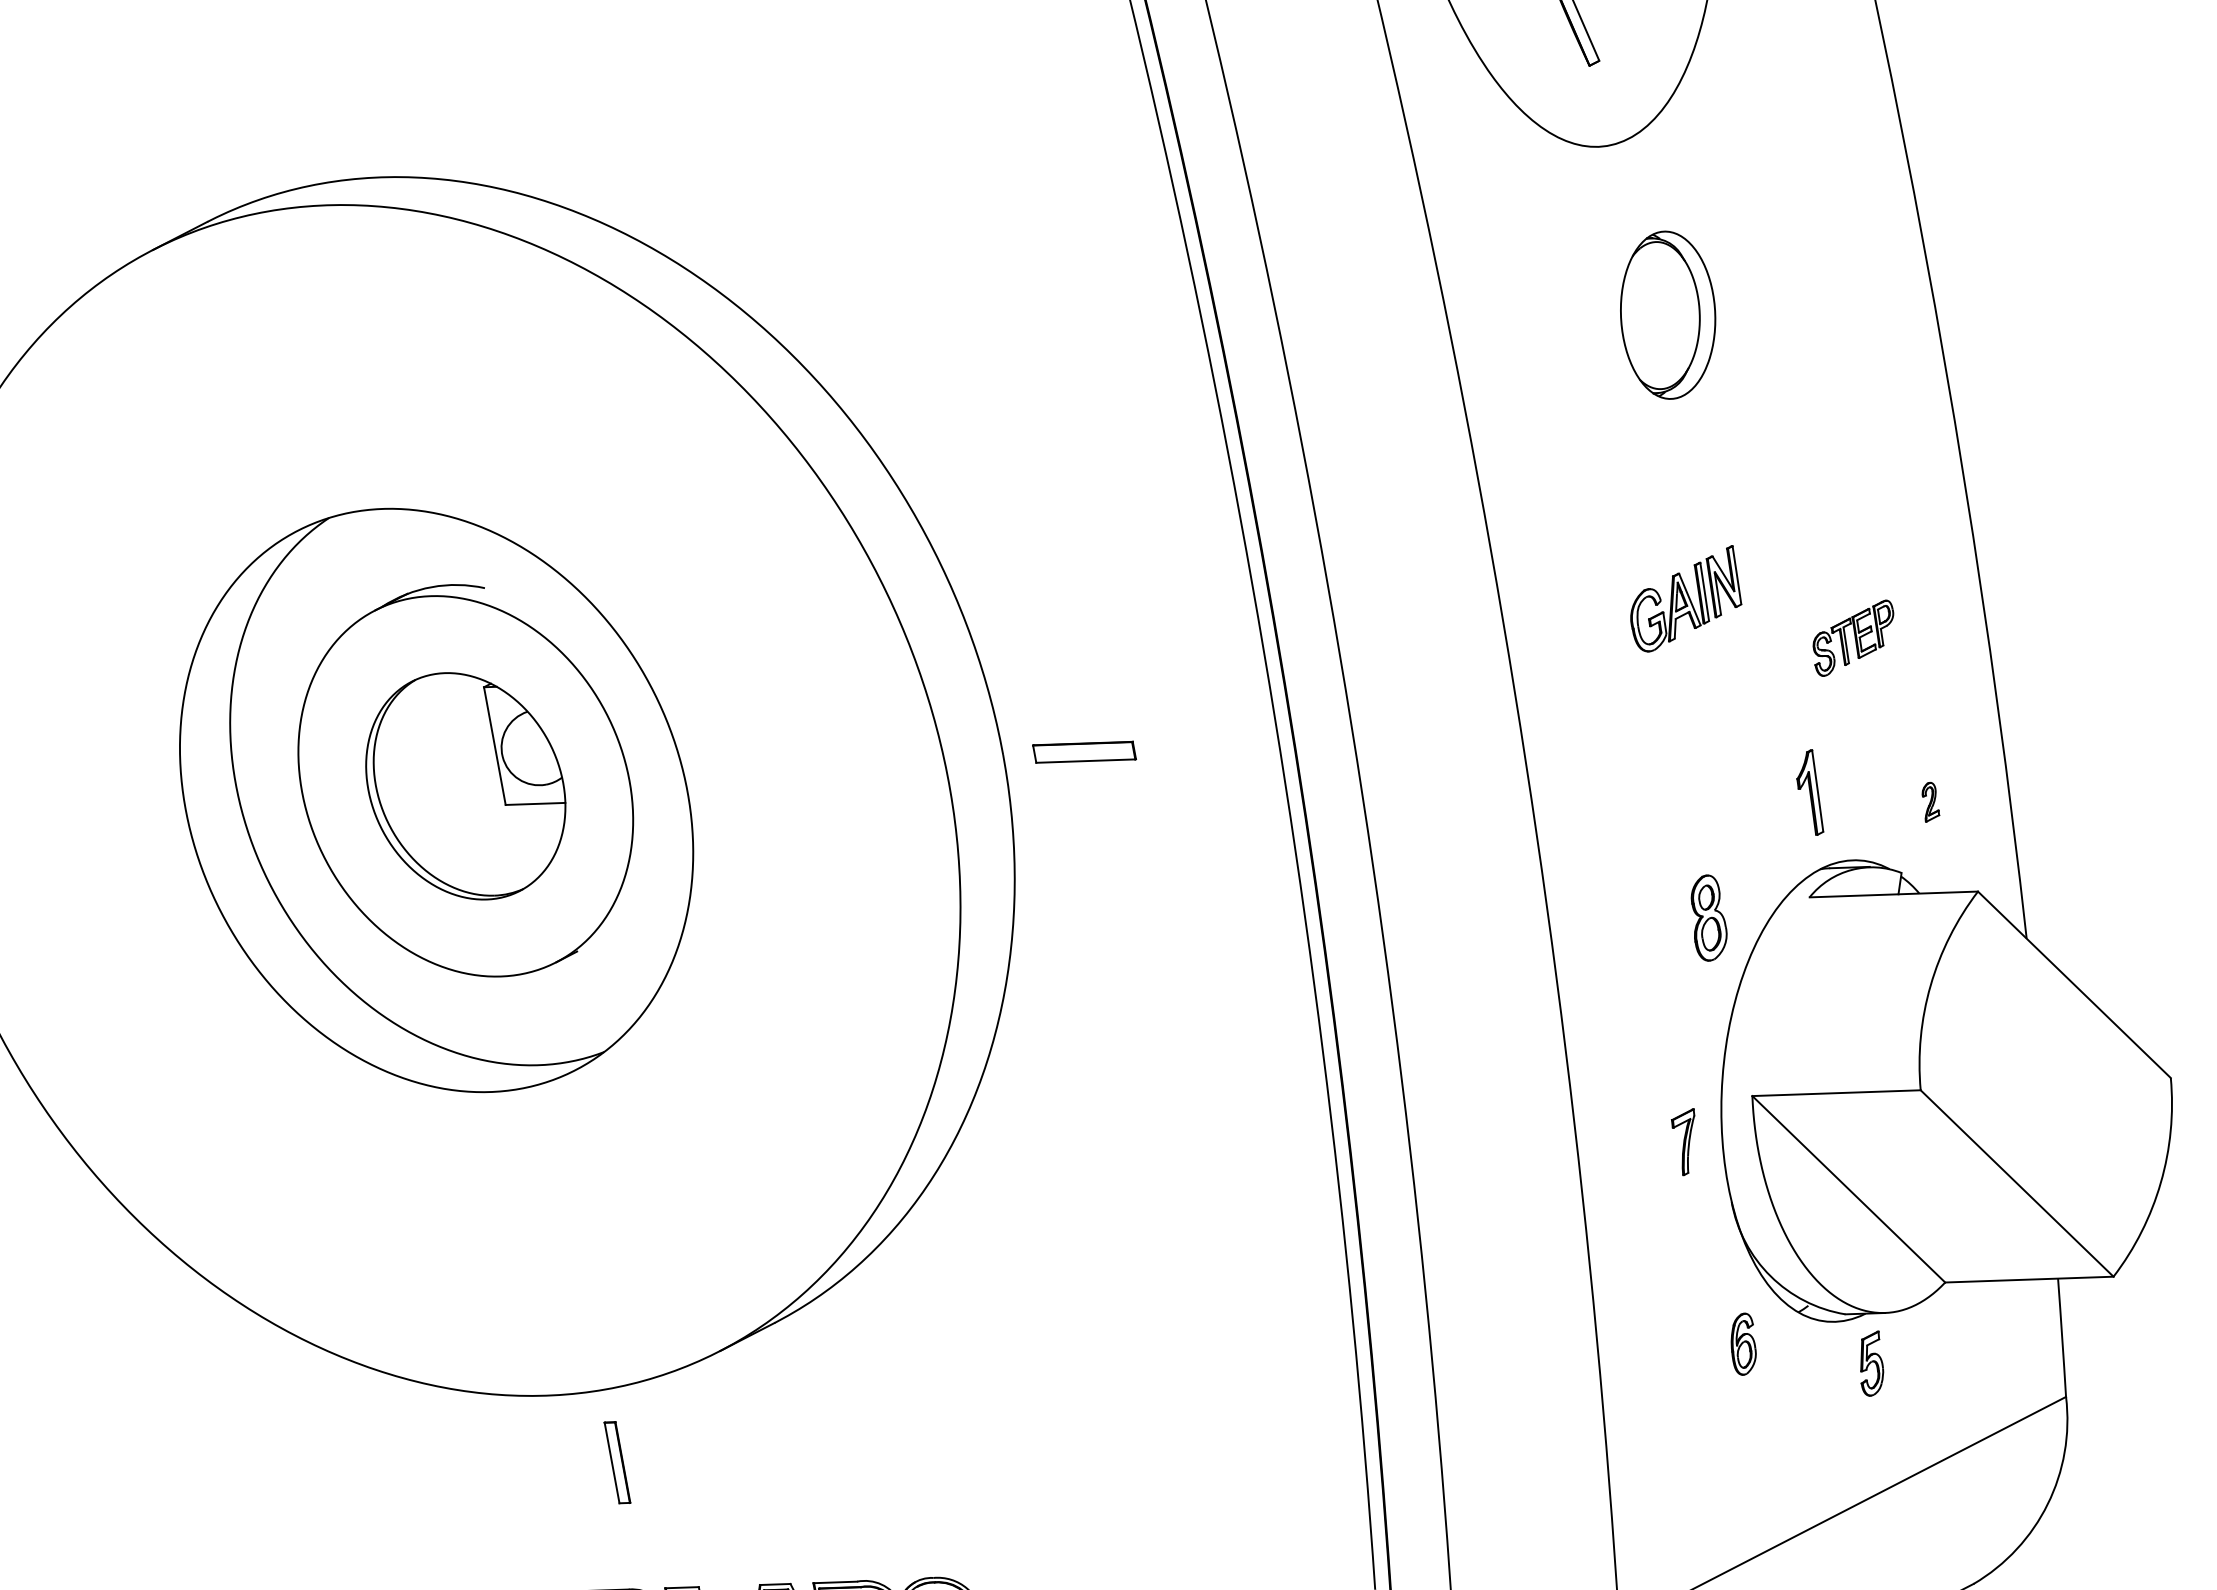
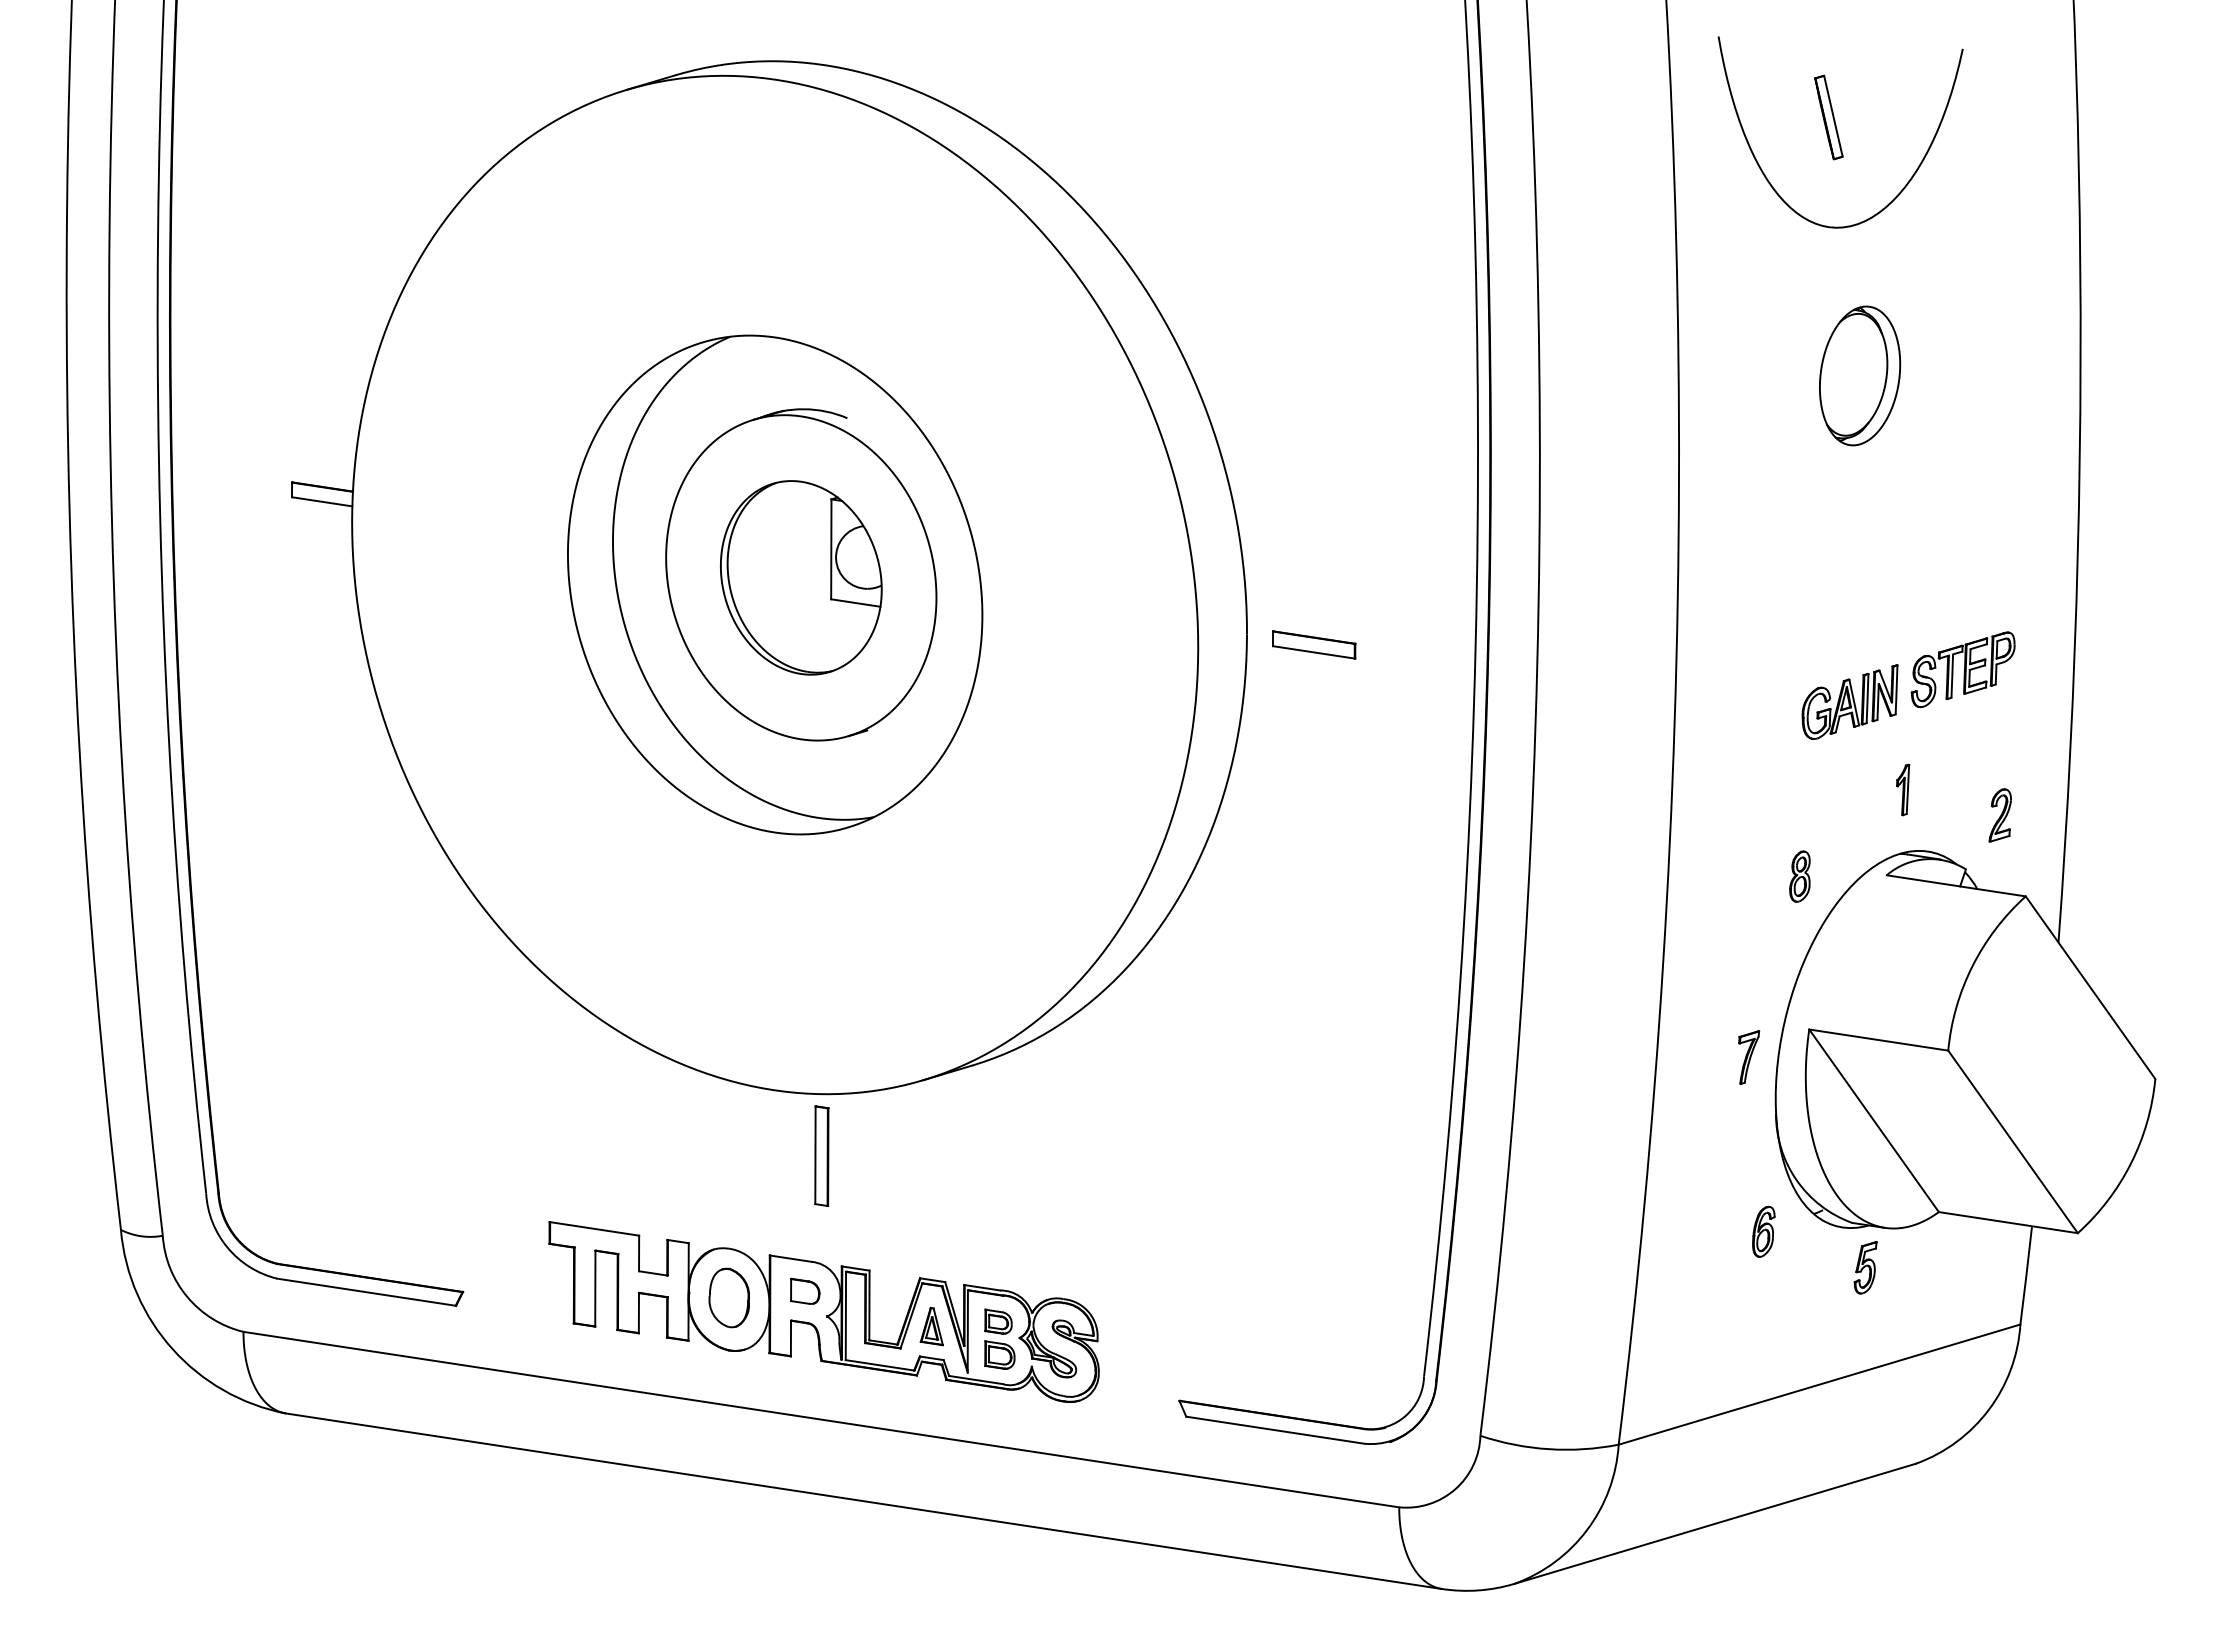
part: (1684, 599) -> (1849, 701), moved
part: (1853, 638) -> (1962, 669), size x1.43
part: (1810, 792) -> (1903, 789), size x0.71
part: (1929, 802) -> (1999, 815), size x1.67
part: (1707, 918) -> (1799, 876), size x0.71
part: (616, 1462) -> (821, 1155), size x1.43

